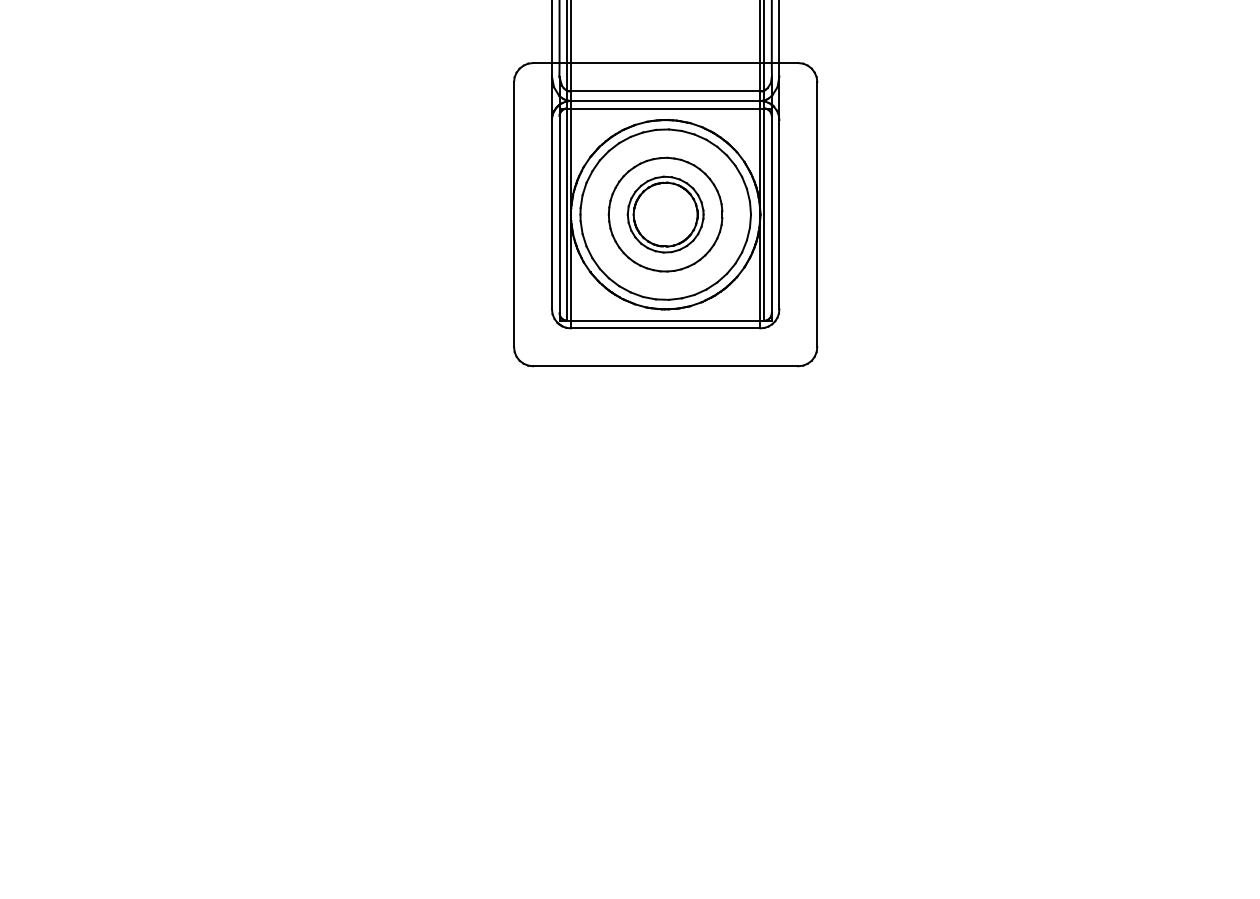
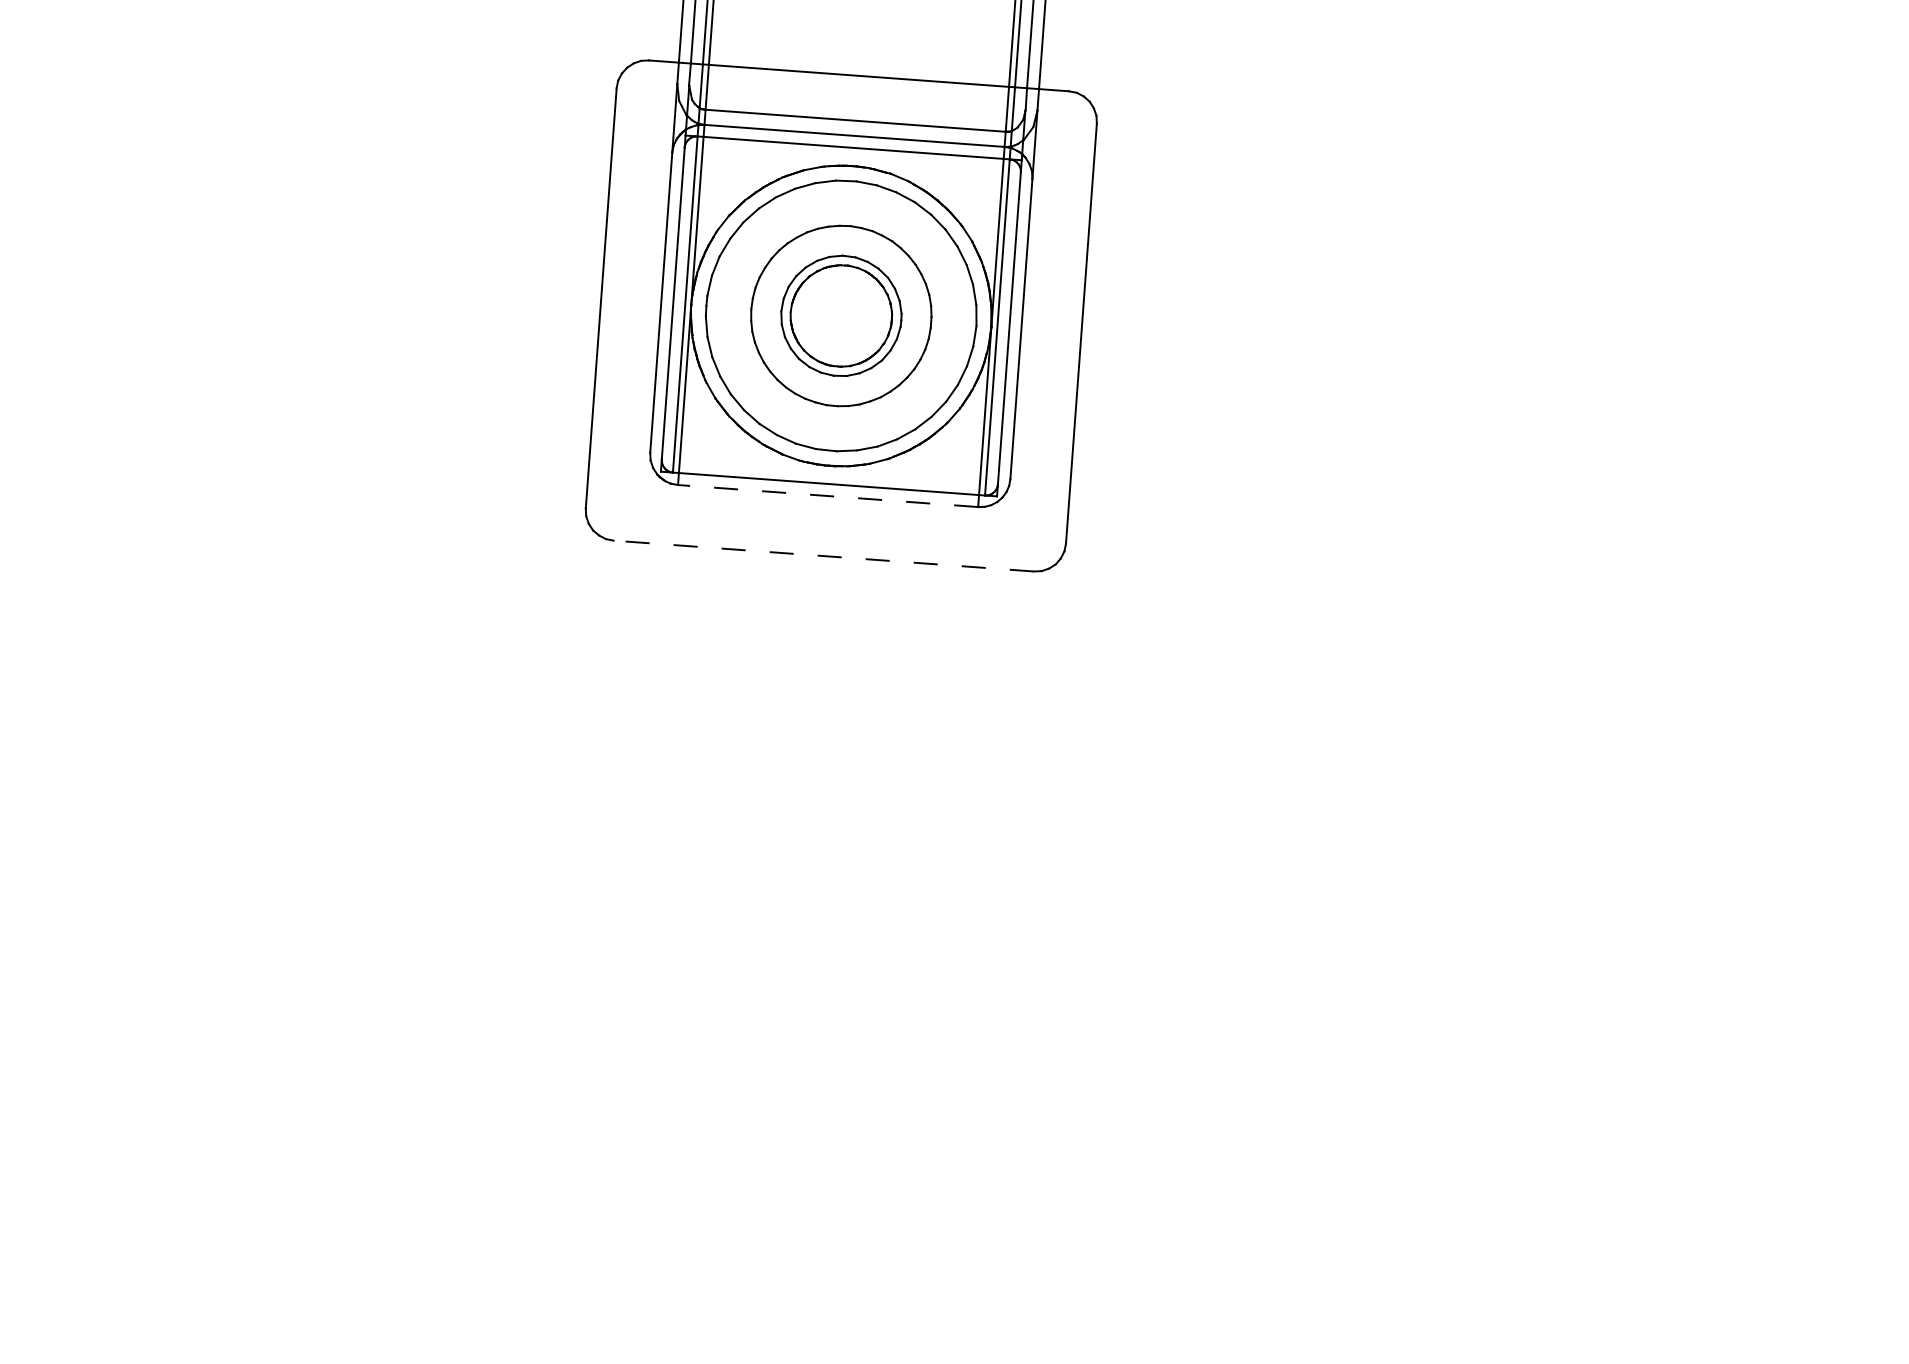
line: (665, 328) -> (827, 496), solid -> dashed
line: (665, 366) -> (823, 556), solid -> dashed

